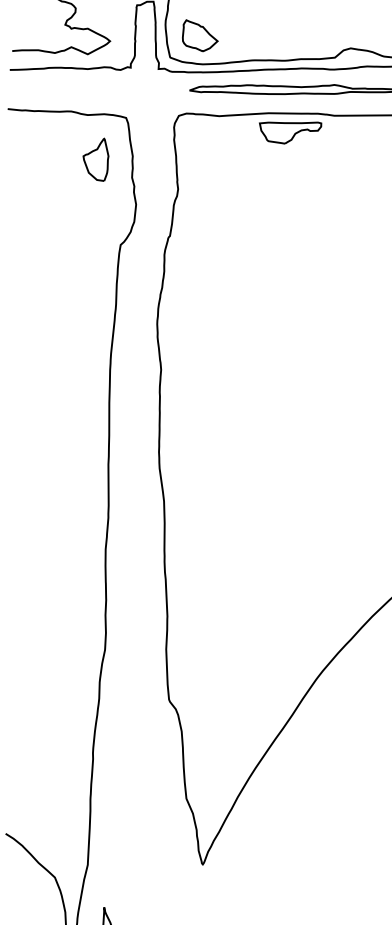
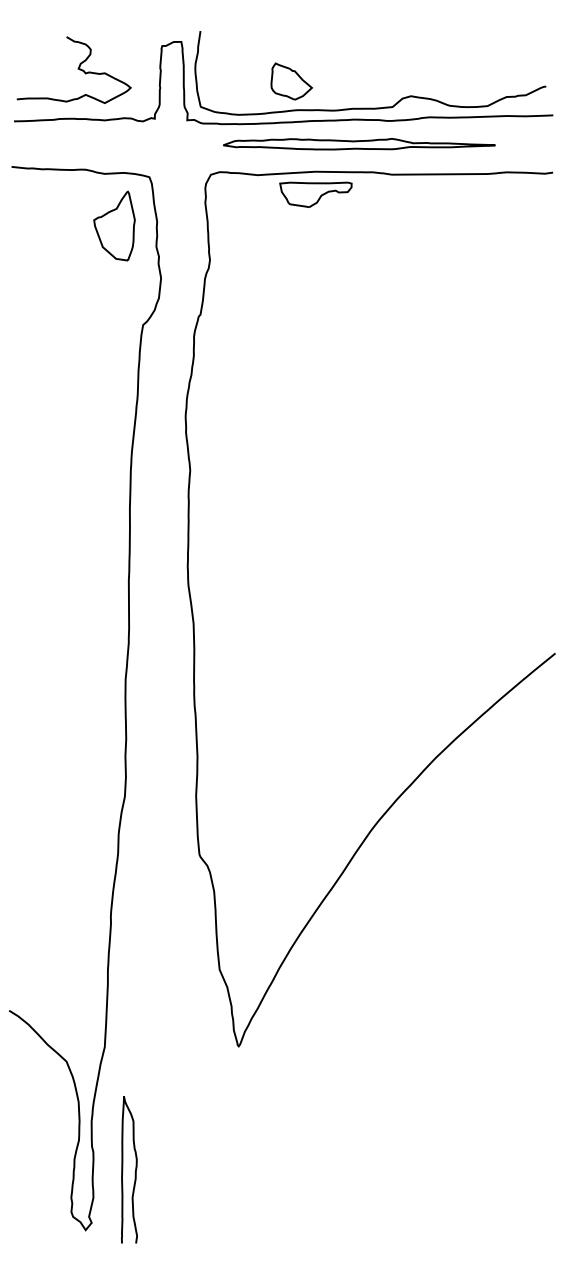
part: (200, 35) -> (291, 81), moved
part: (290, 132) -> (315, 194), moved
part: (95, 159) -> (113, 225), size x1.4

